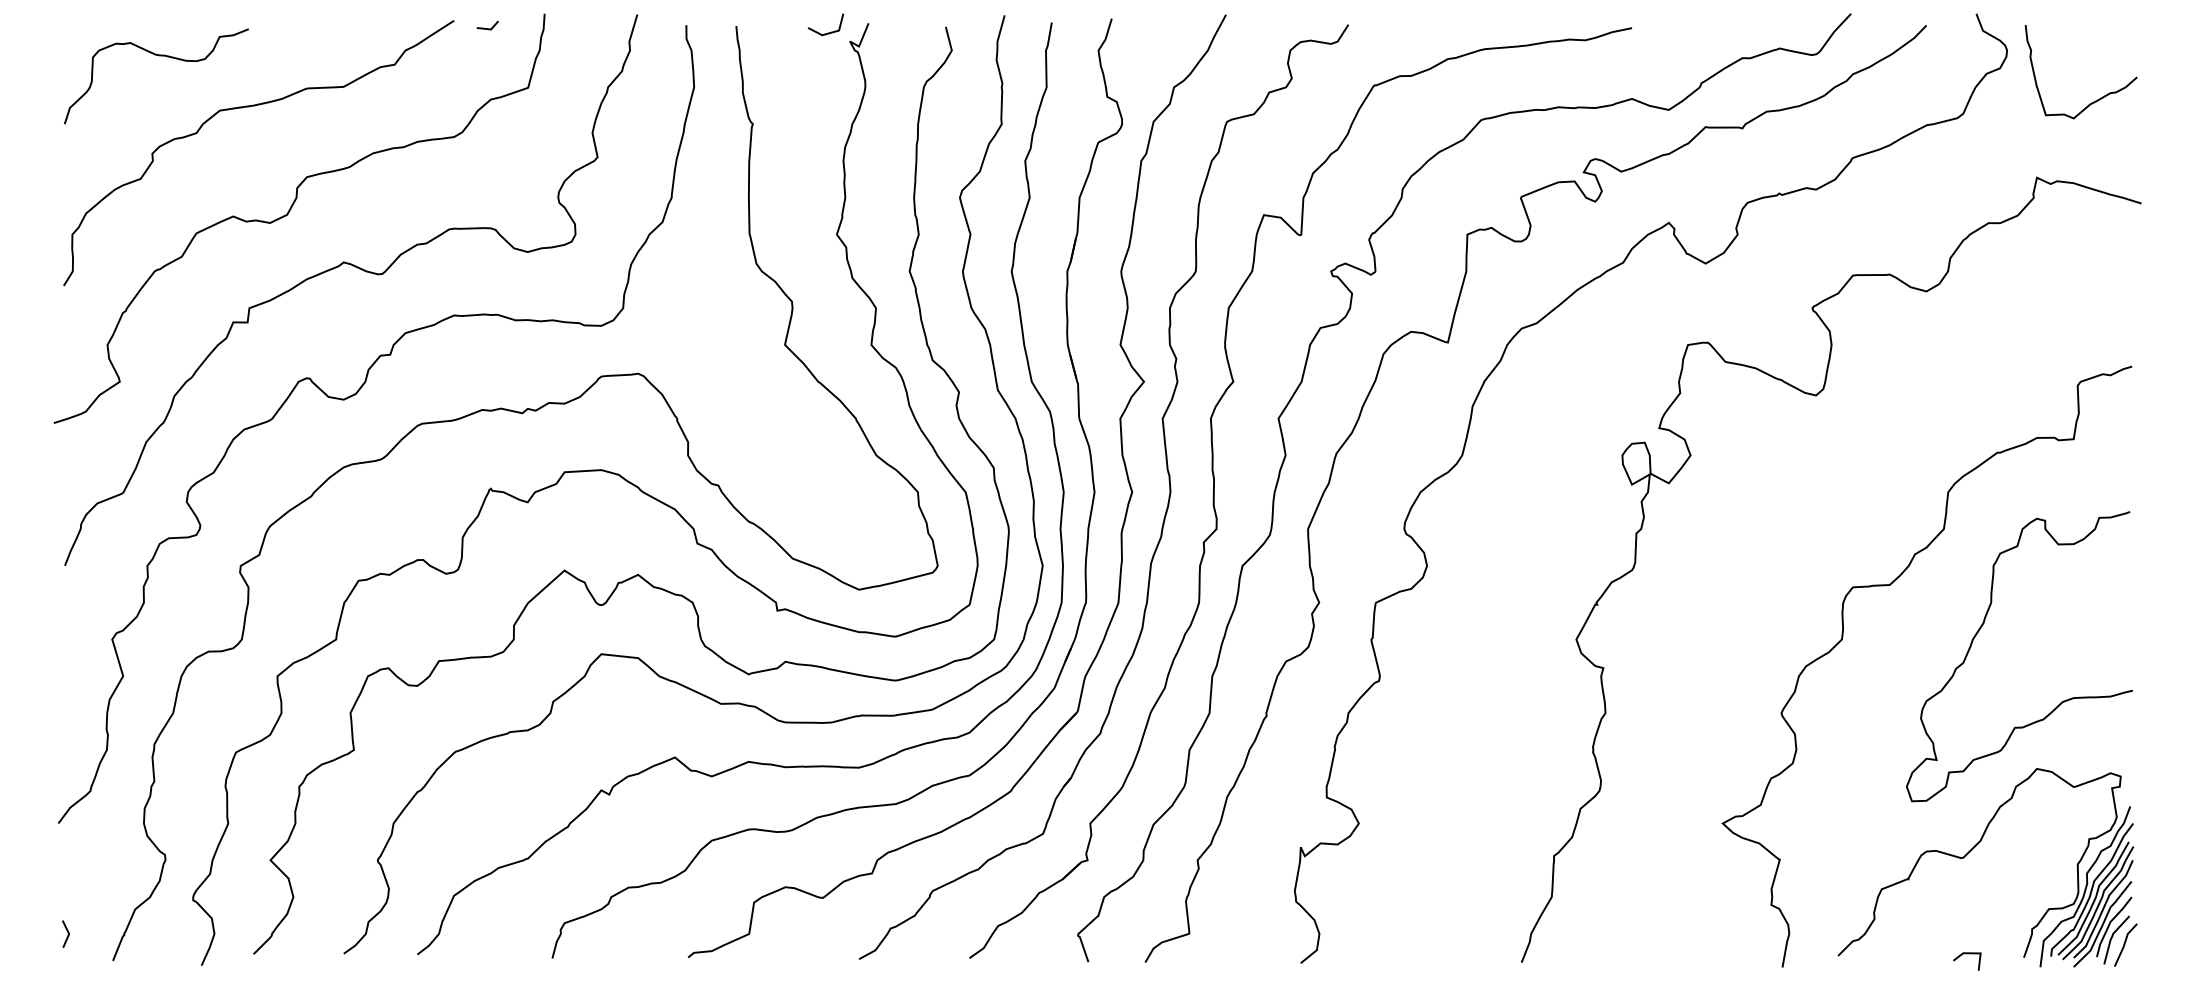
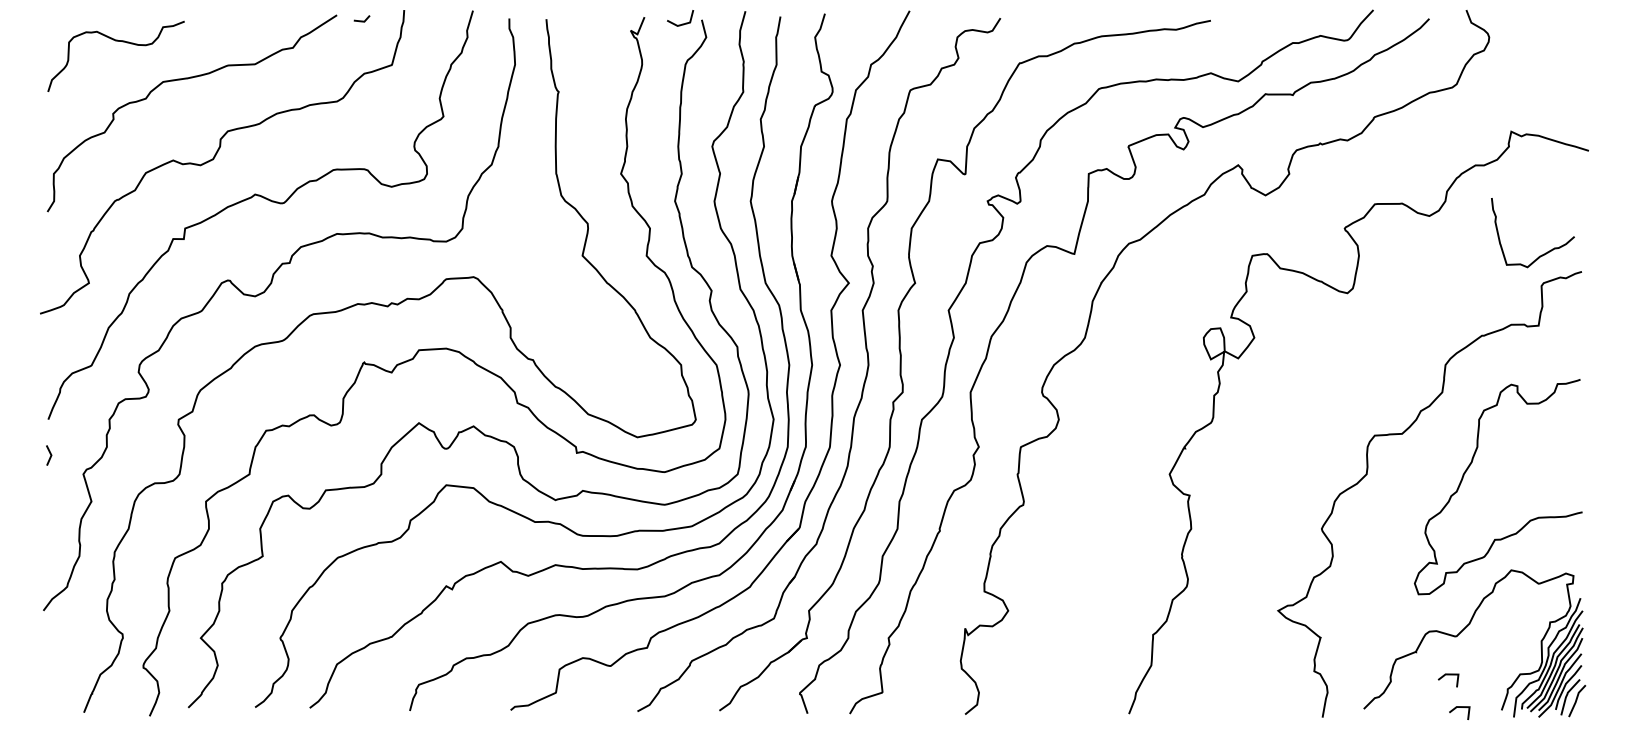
line: (827, 32) -> (681, 23), moved
curve: (2095, 100) -> (1543, 253), moved
line: (1952, 910) -> (1448, 675), added
line: (67, 932) -> (50, 454), moved

